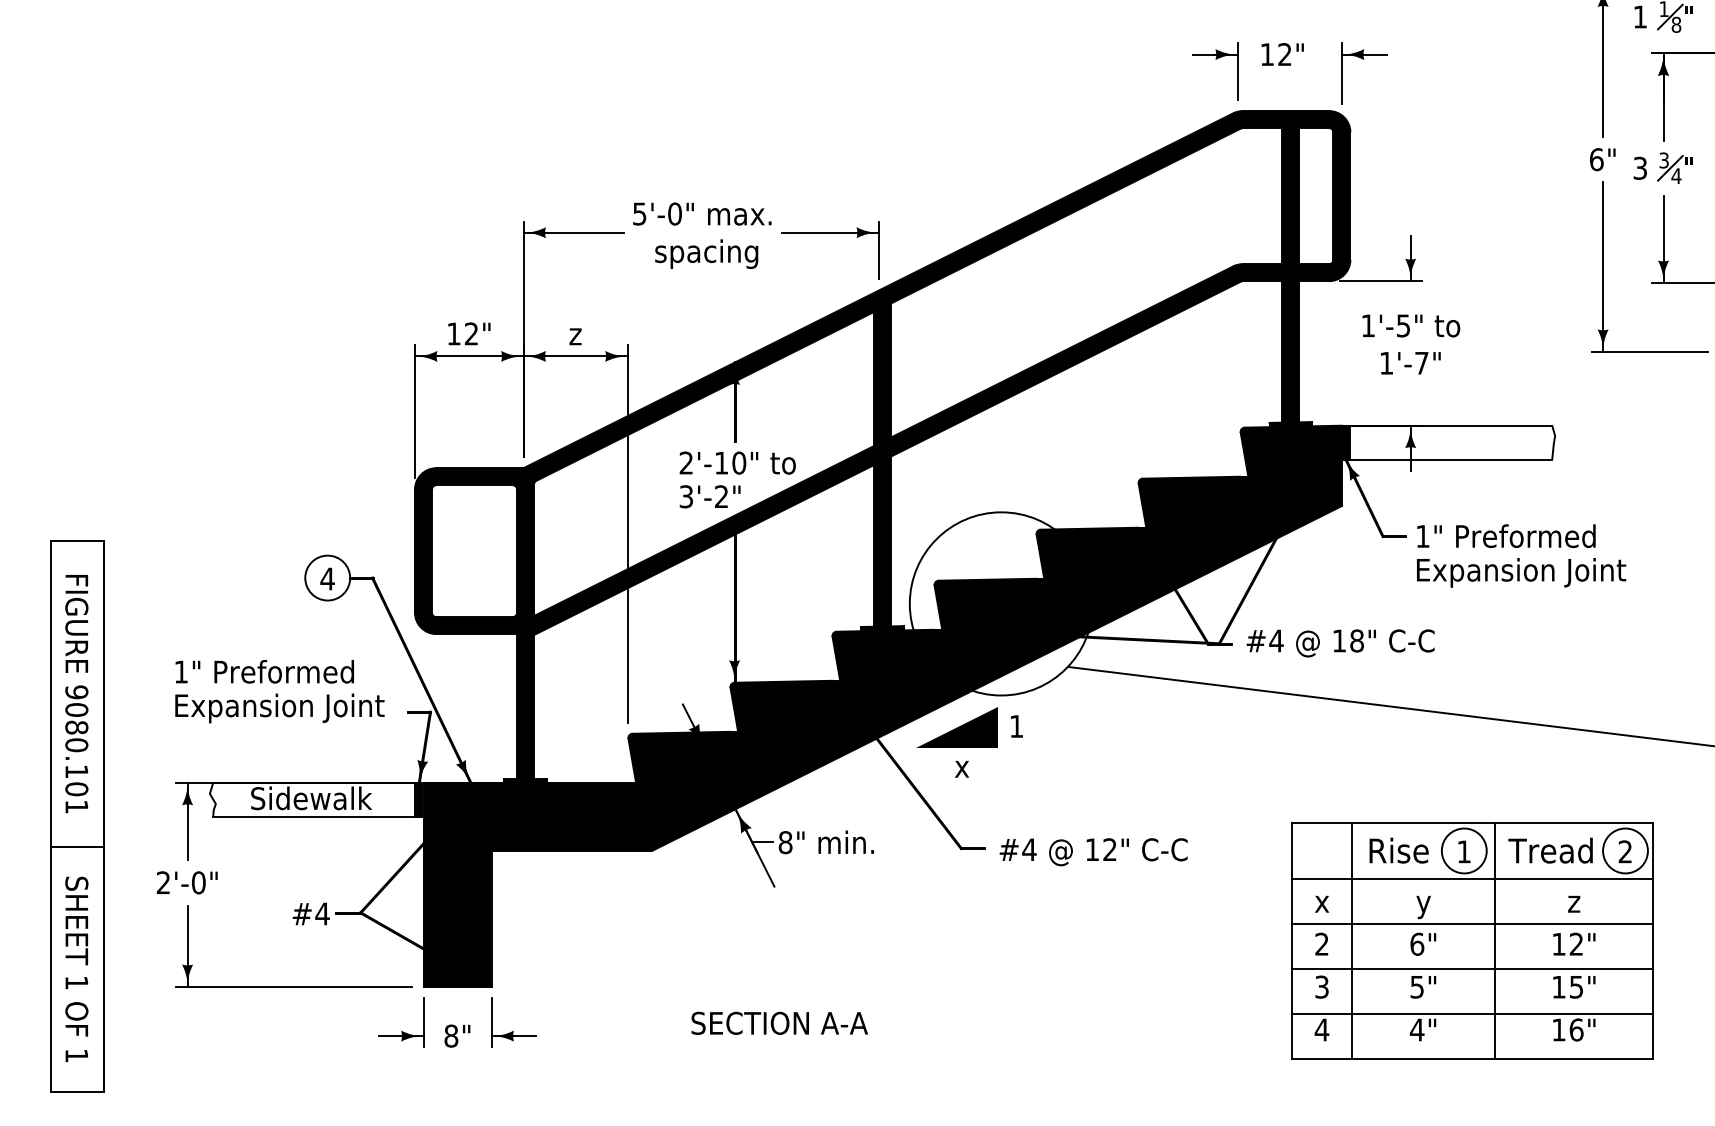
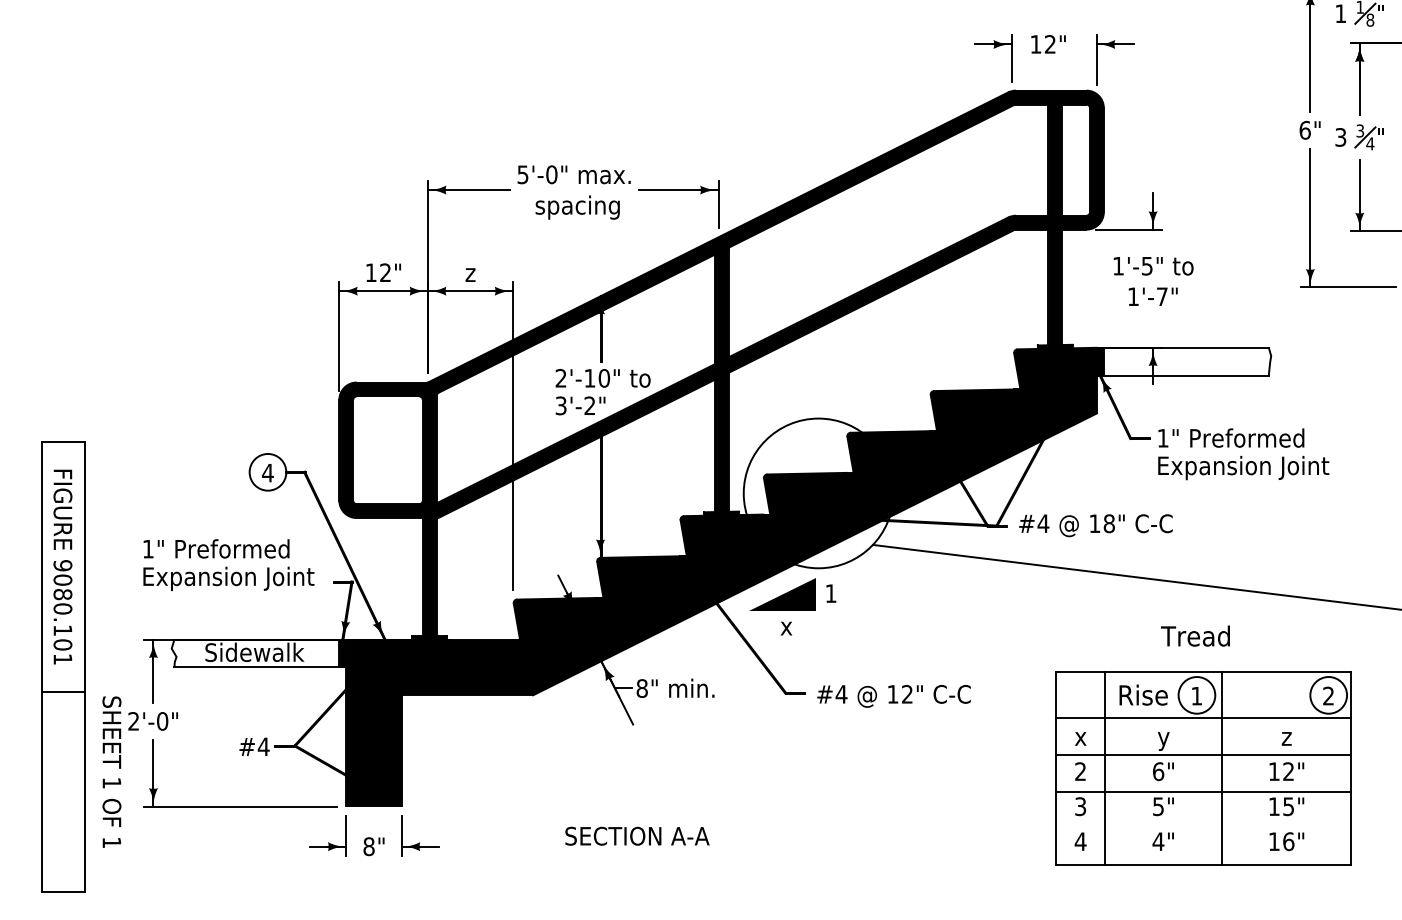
text: (1550, 849) -> (1195, 635), moved
text: (76, 968) -> (111, 771), moved
line: (1472, 1013) -> (1203, 828), removed

